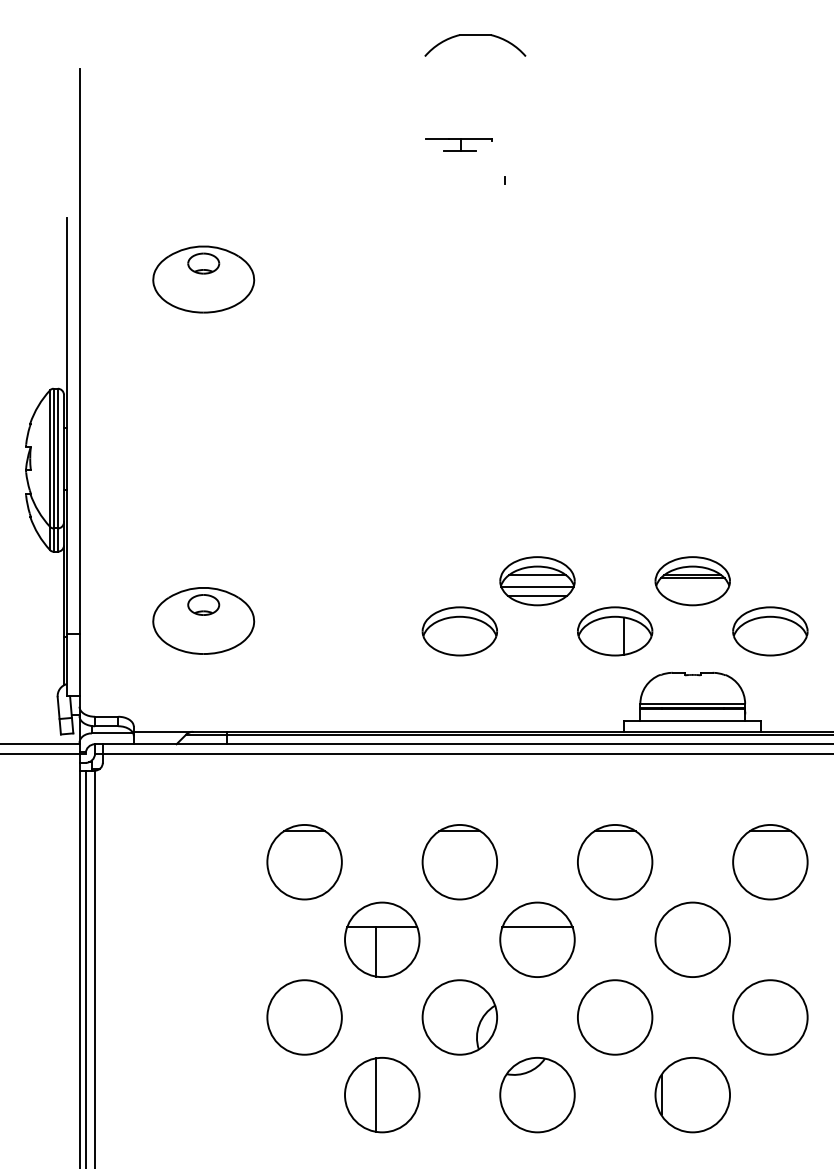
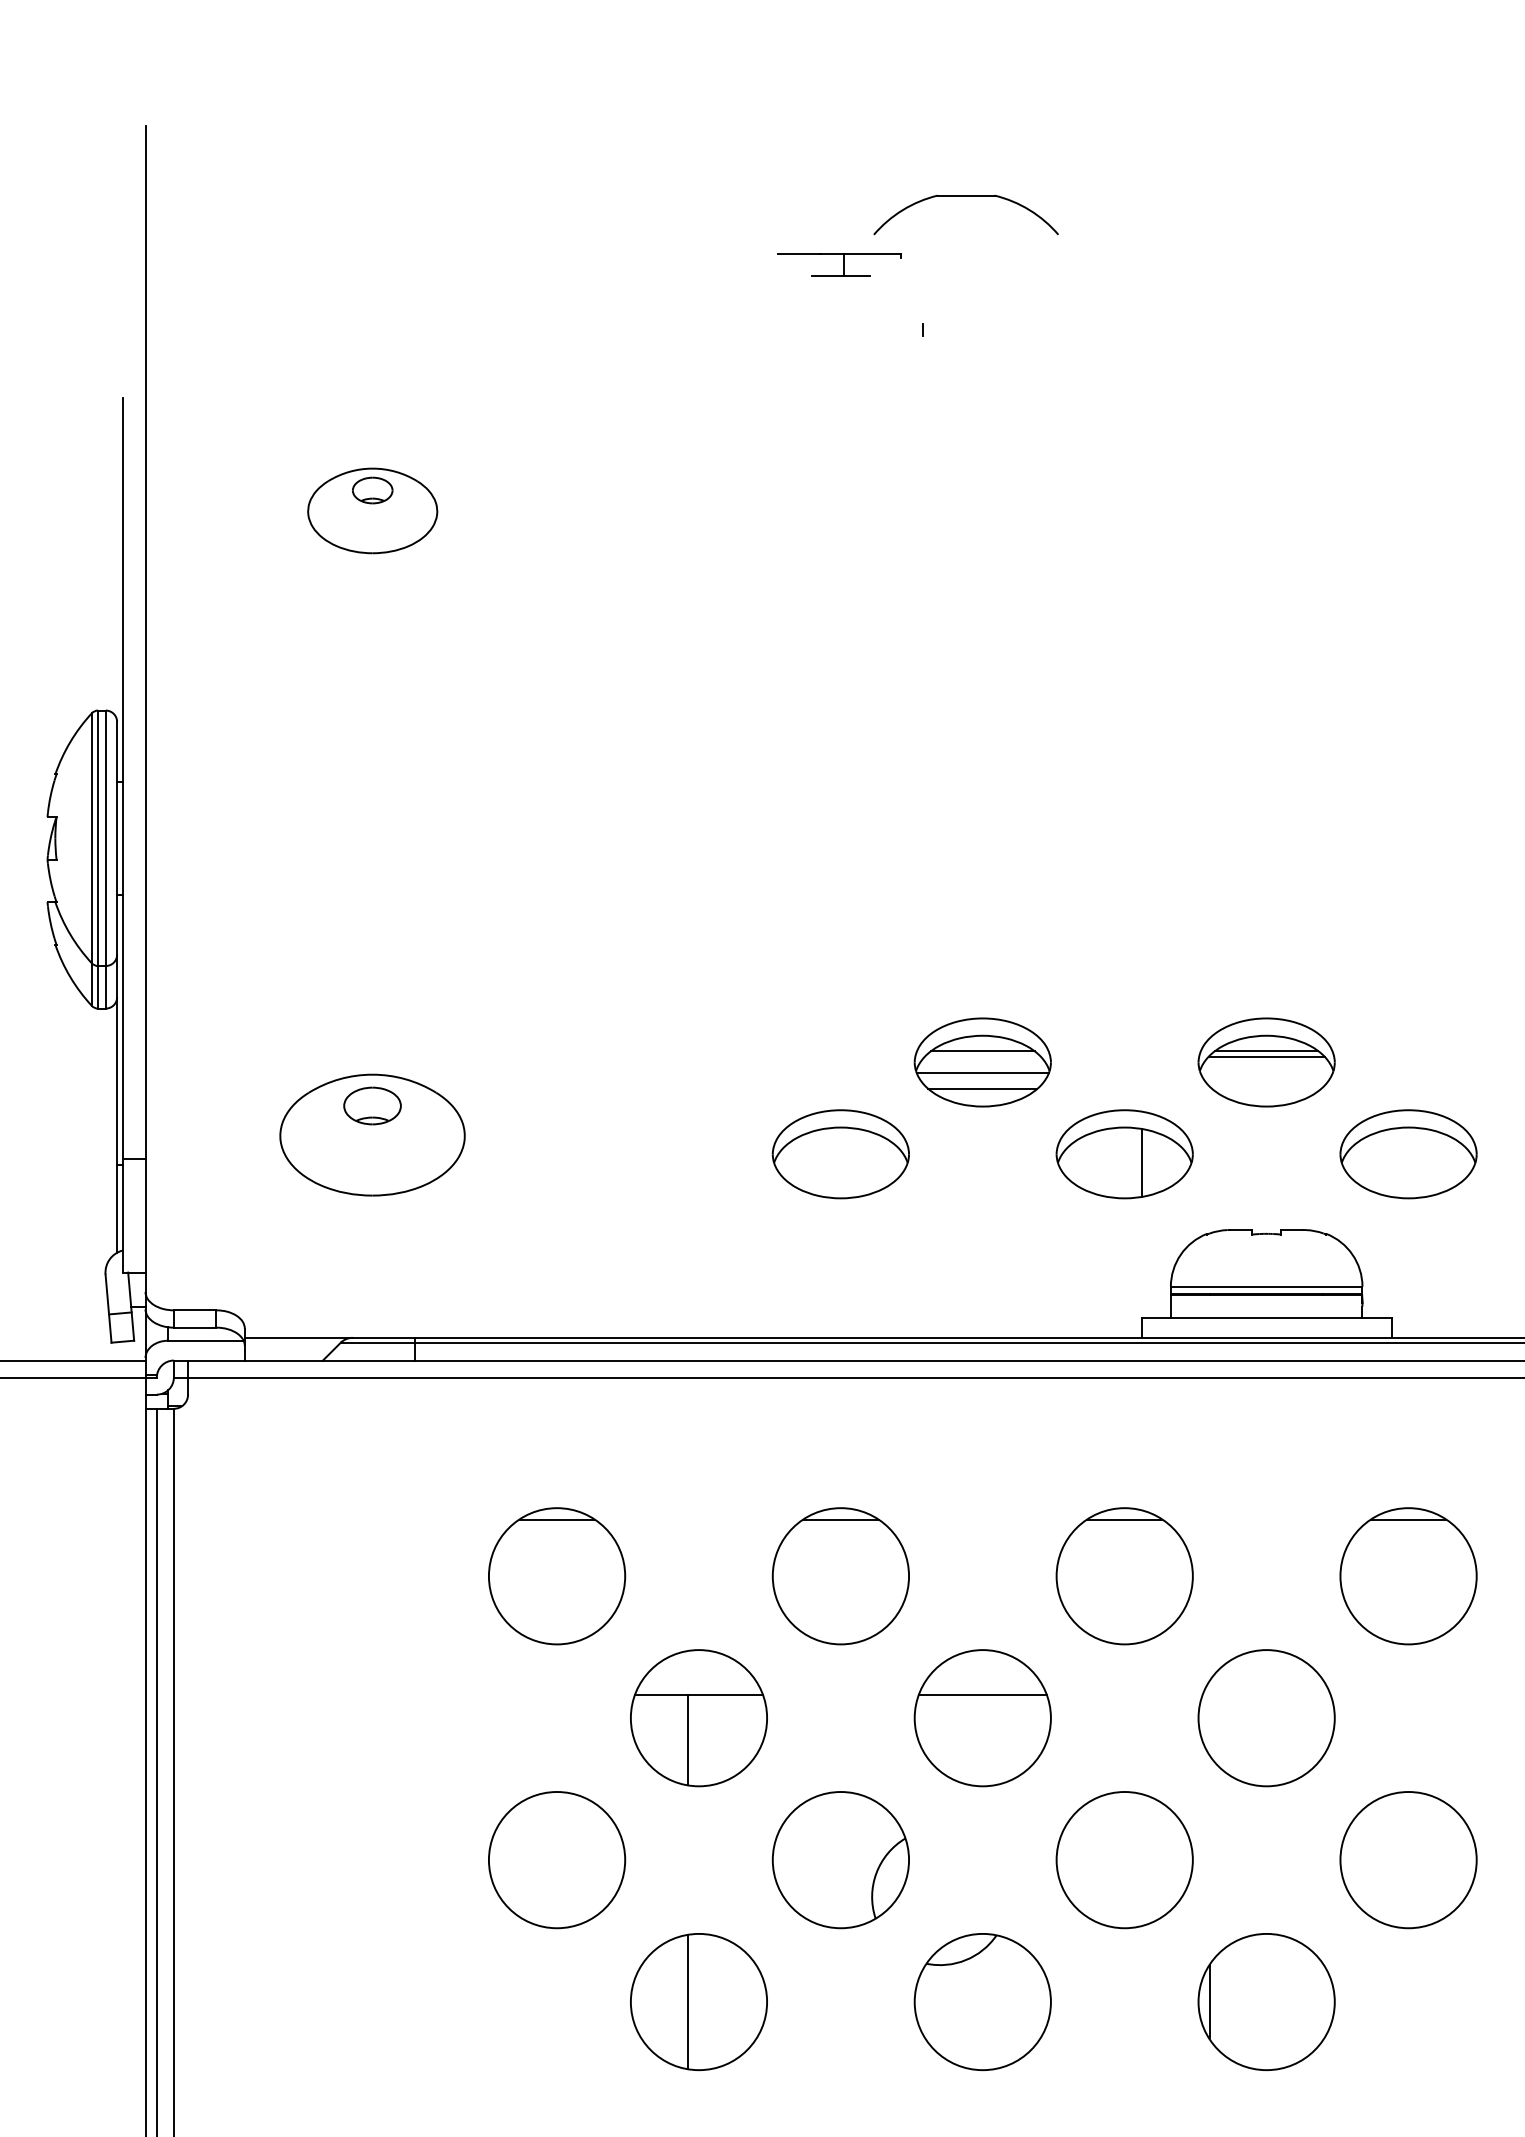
part: (475, 35) -> (966, 196), moved
part: (203, 279) -> (372, 510), size x0.7

